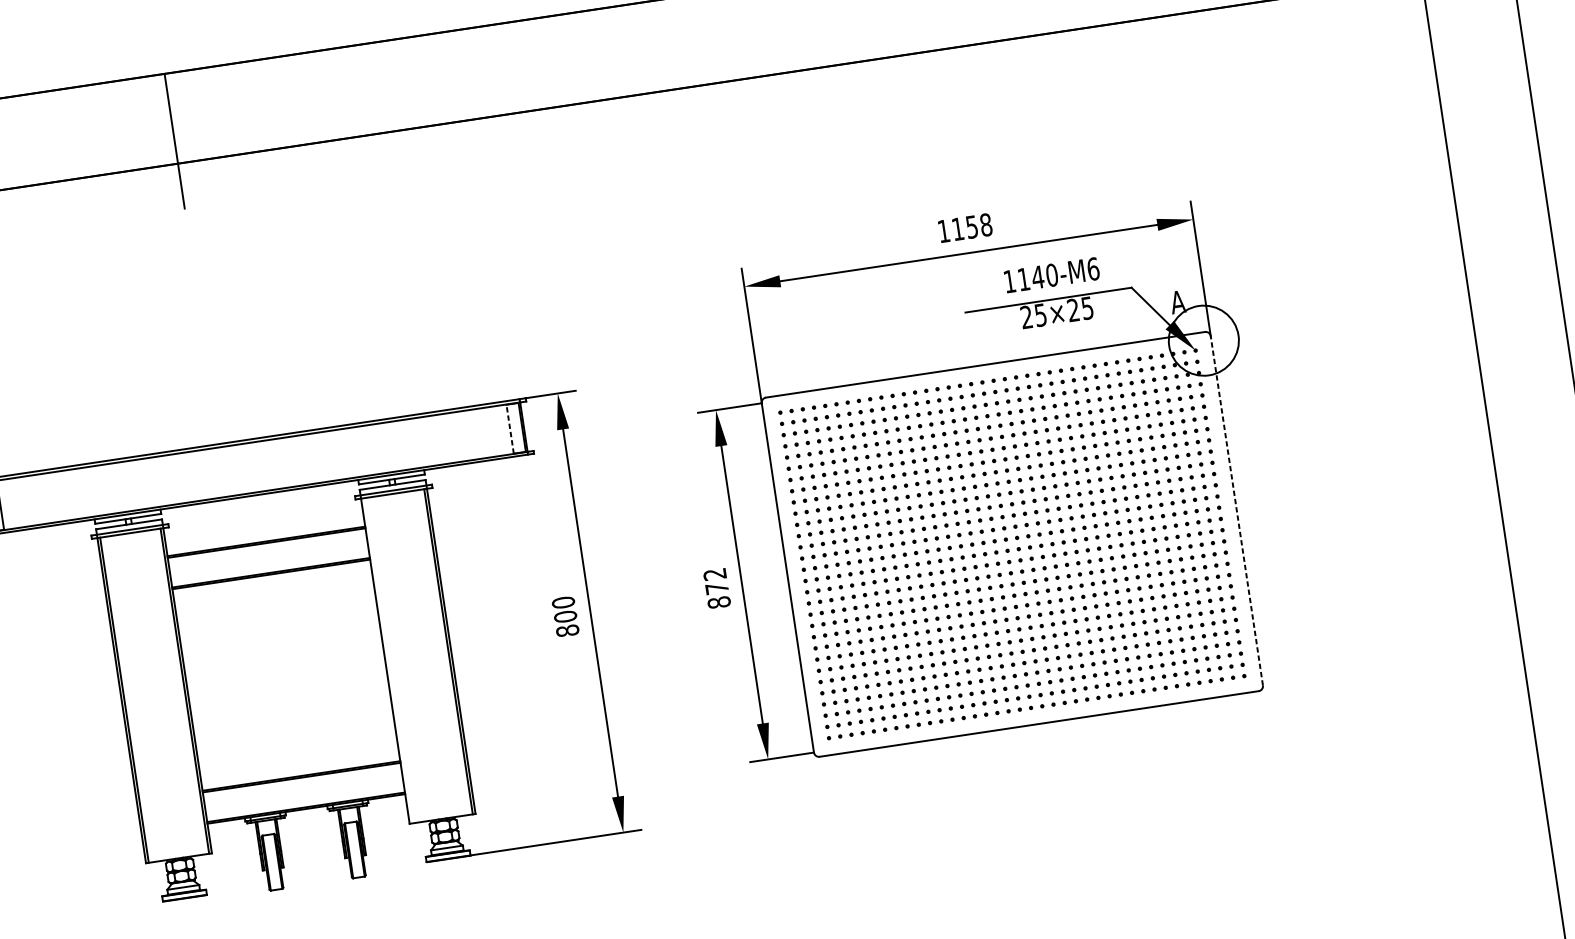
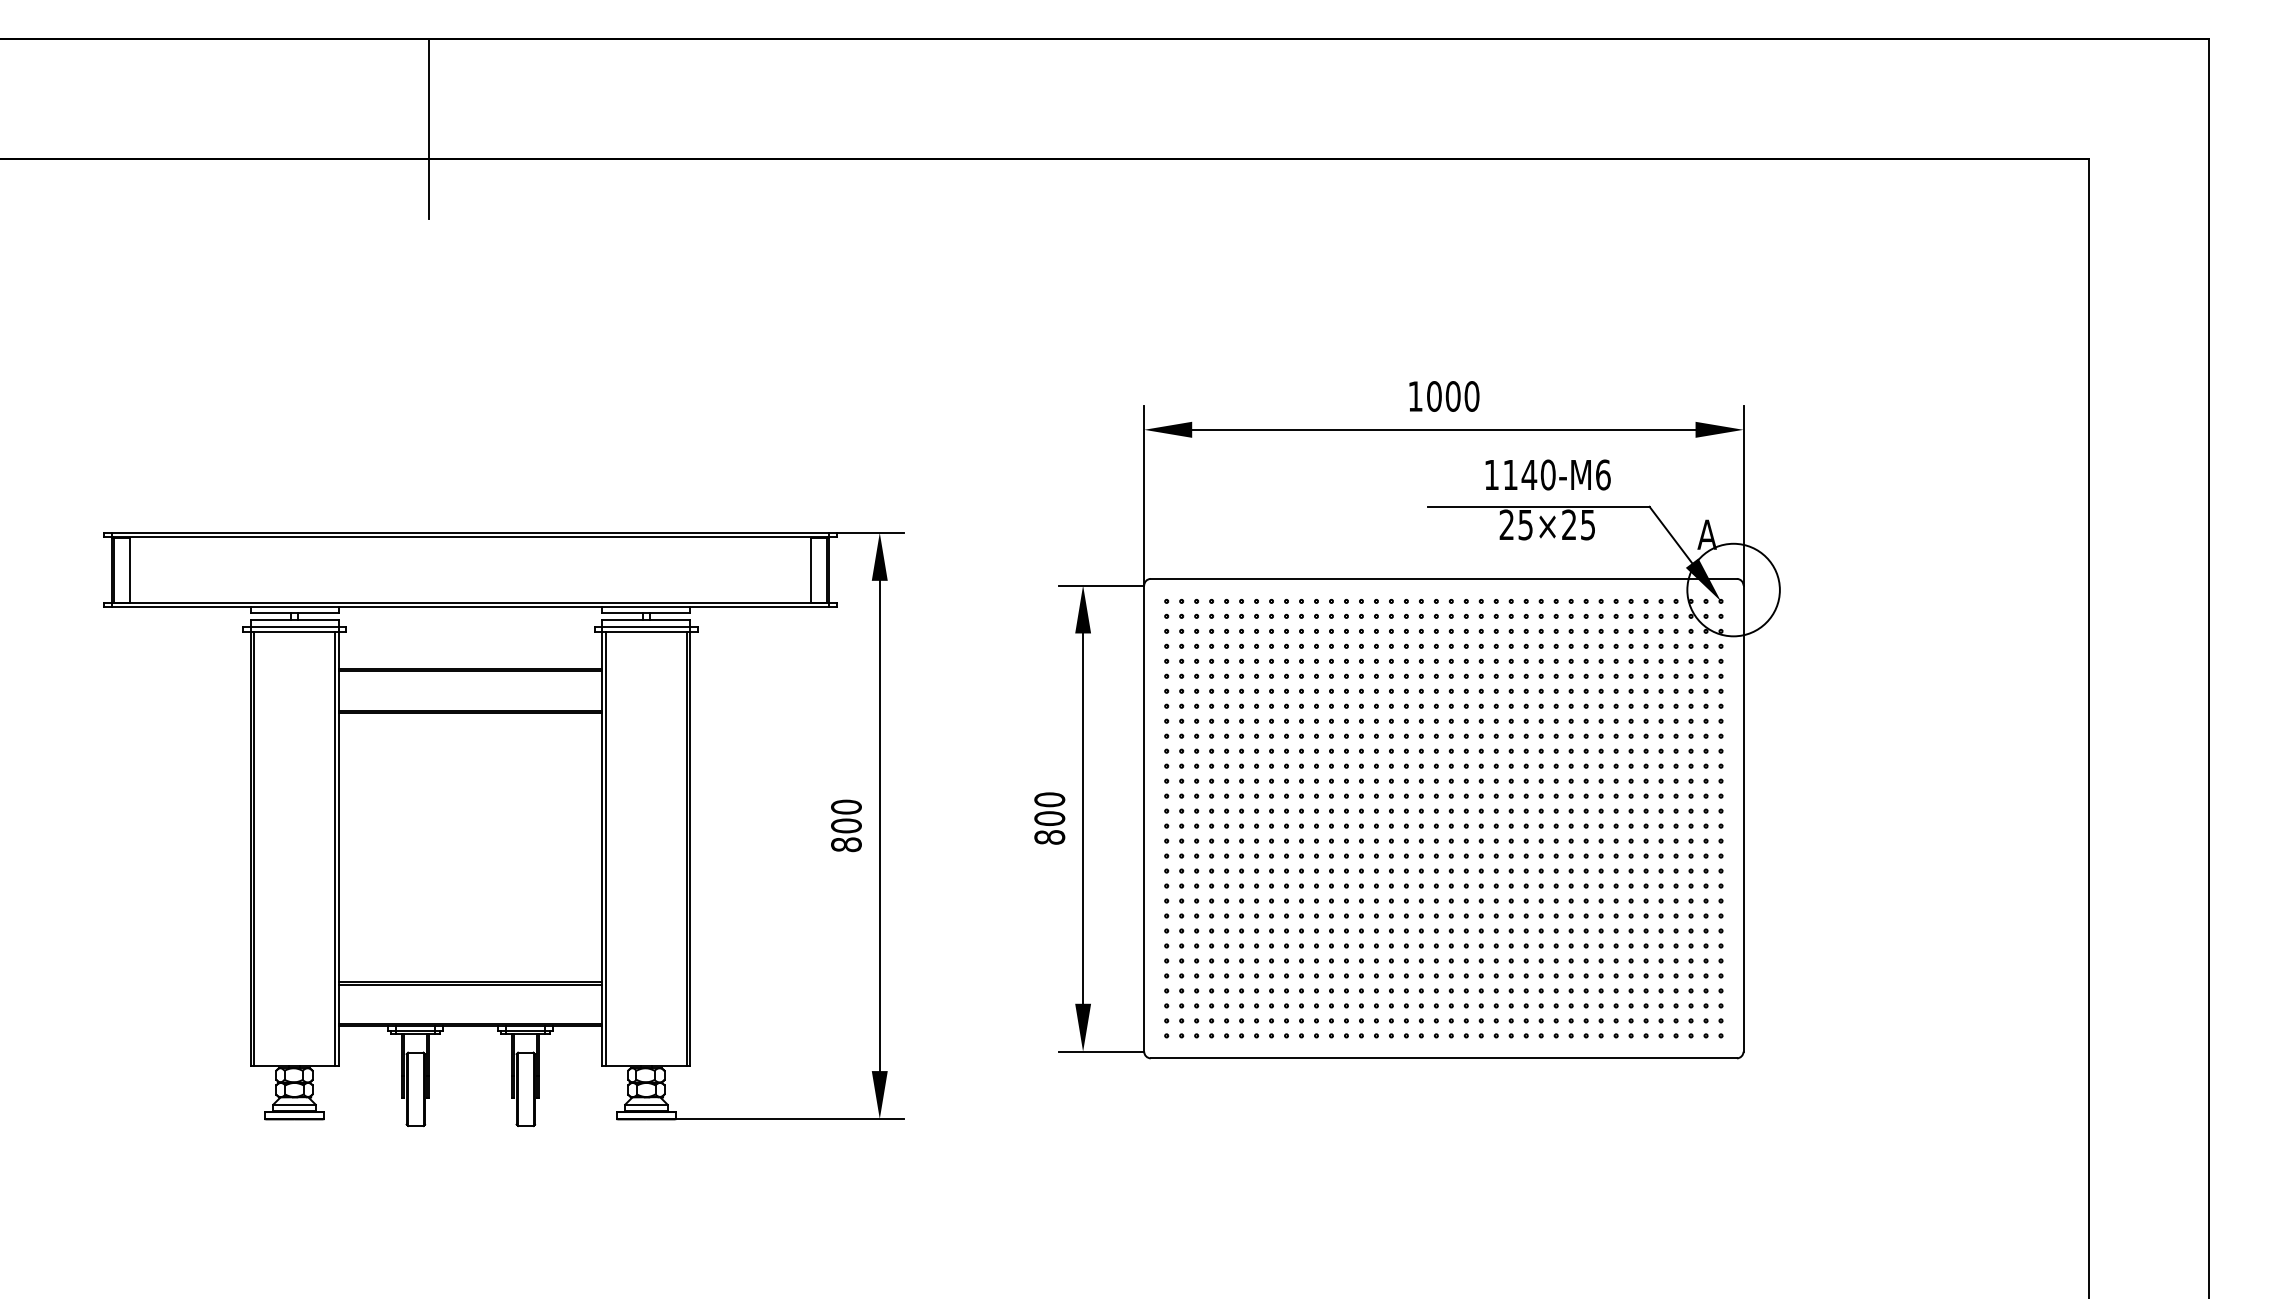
text: (972, 227) -> (1453, 396), 1158 -> 1000
line: (510, 429) -> (810, 570), dashed -> solid
line: (1236, 510) -> (1743, 818), dashed -> solid
text: (715, 580) -> (1049, 808), 872 -> 800
line: (388, 660) -> (606, 848), added

